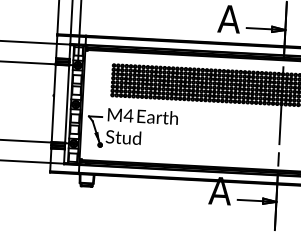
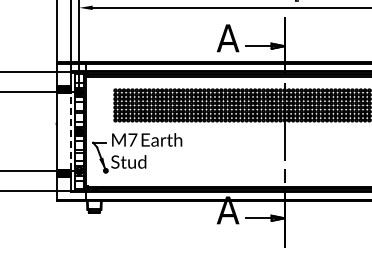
line: (66, 104) -> (70, 131), solid -> dashed
text: (128, 115) -> (132, 139), M4 -> M7

